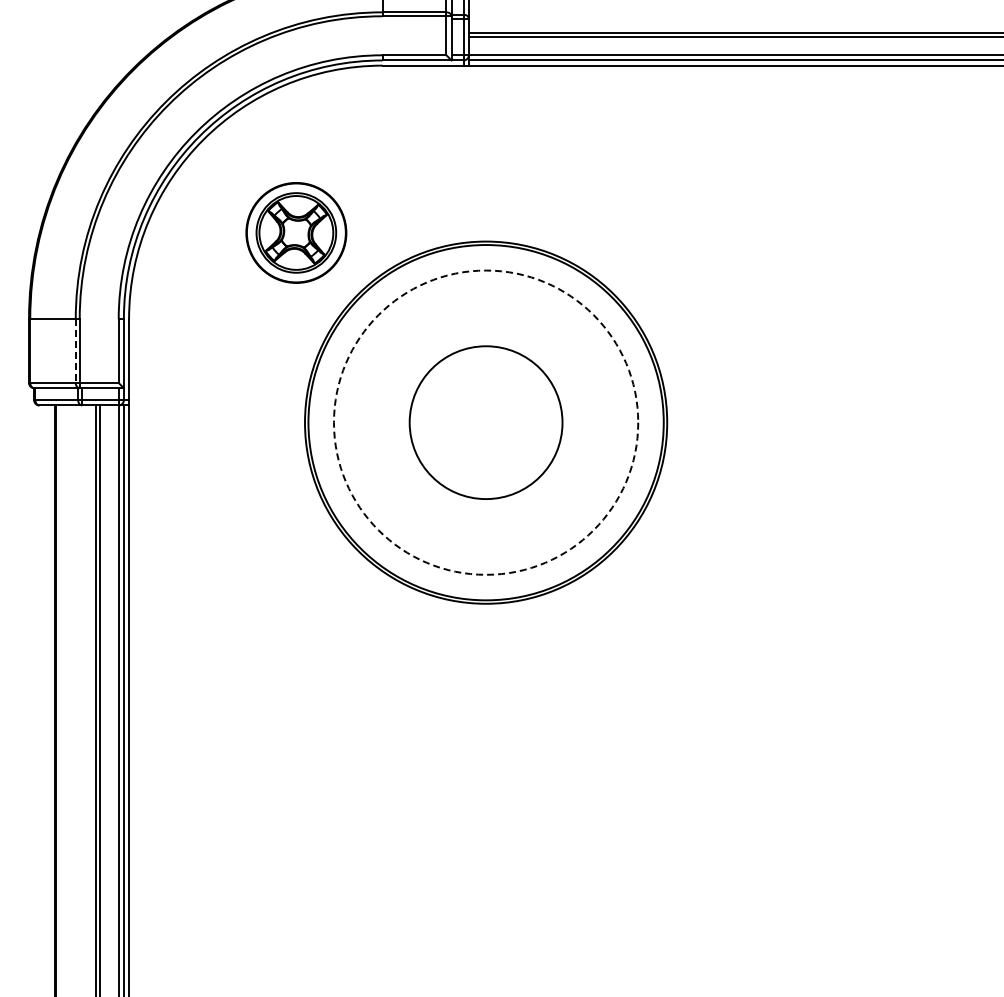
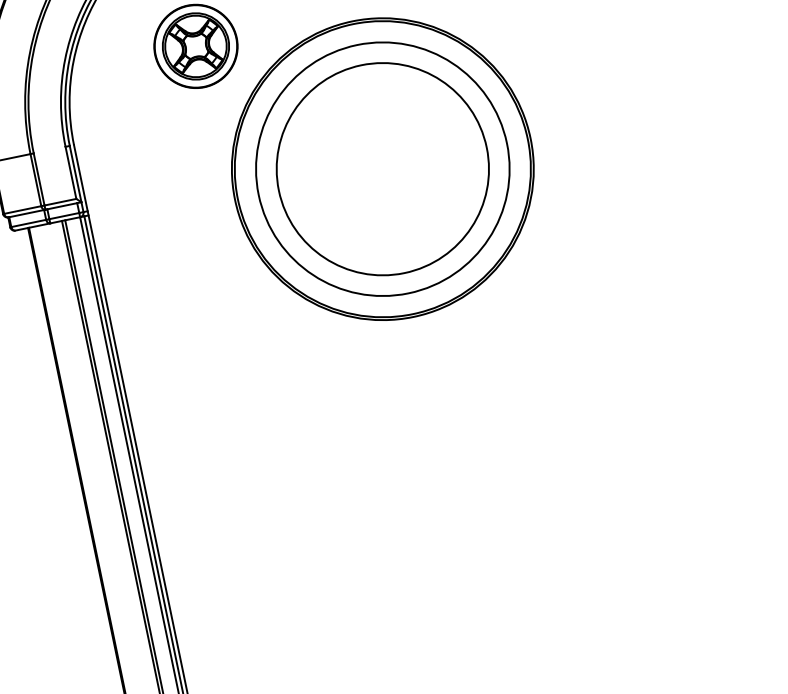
line: (75, 351) -> (35, 180), dashed -> solid
circle: (485, 422) -> (382, 169), dashed -> solid
circle: (485, 422) -> (382, 169), size x1.67

